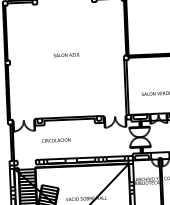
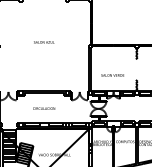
text: (56, 140) -> (44, 108), moved

